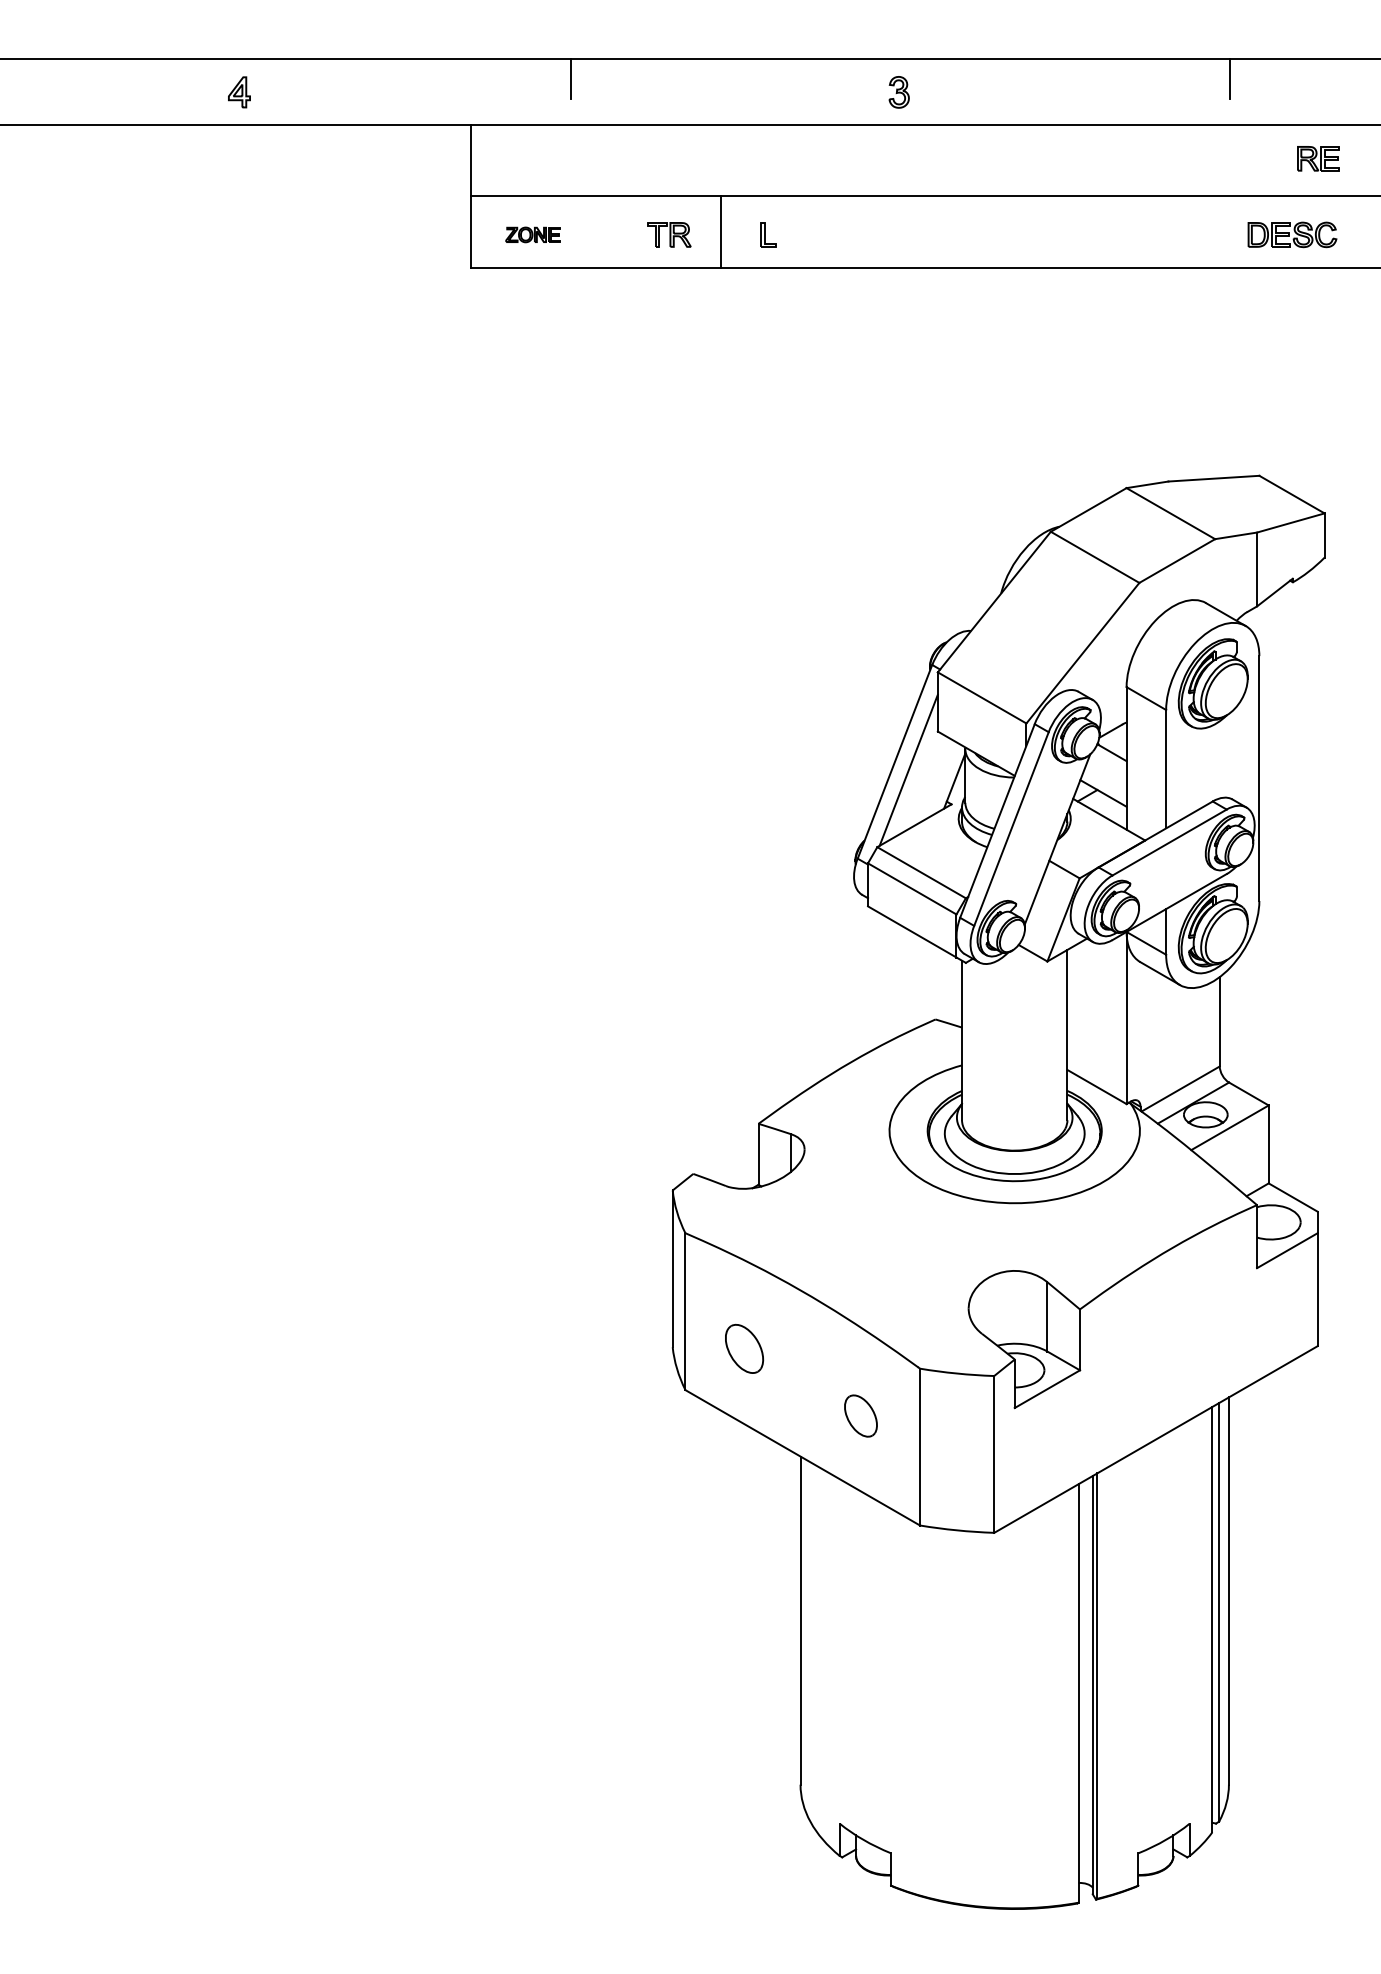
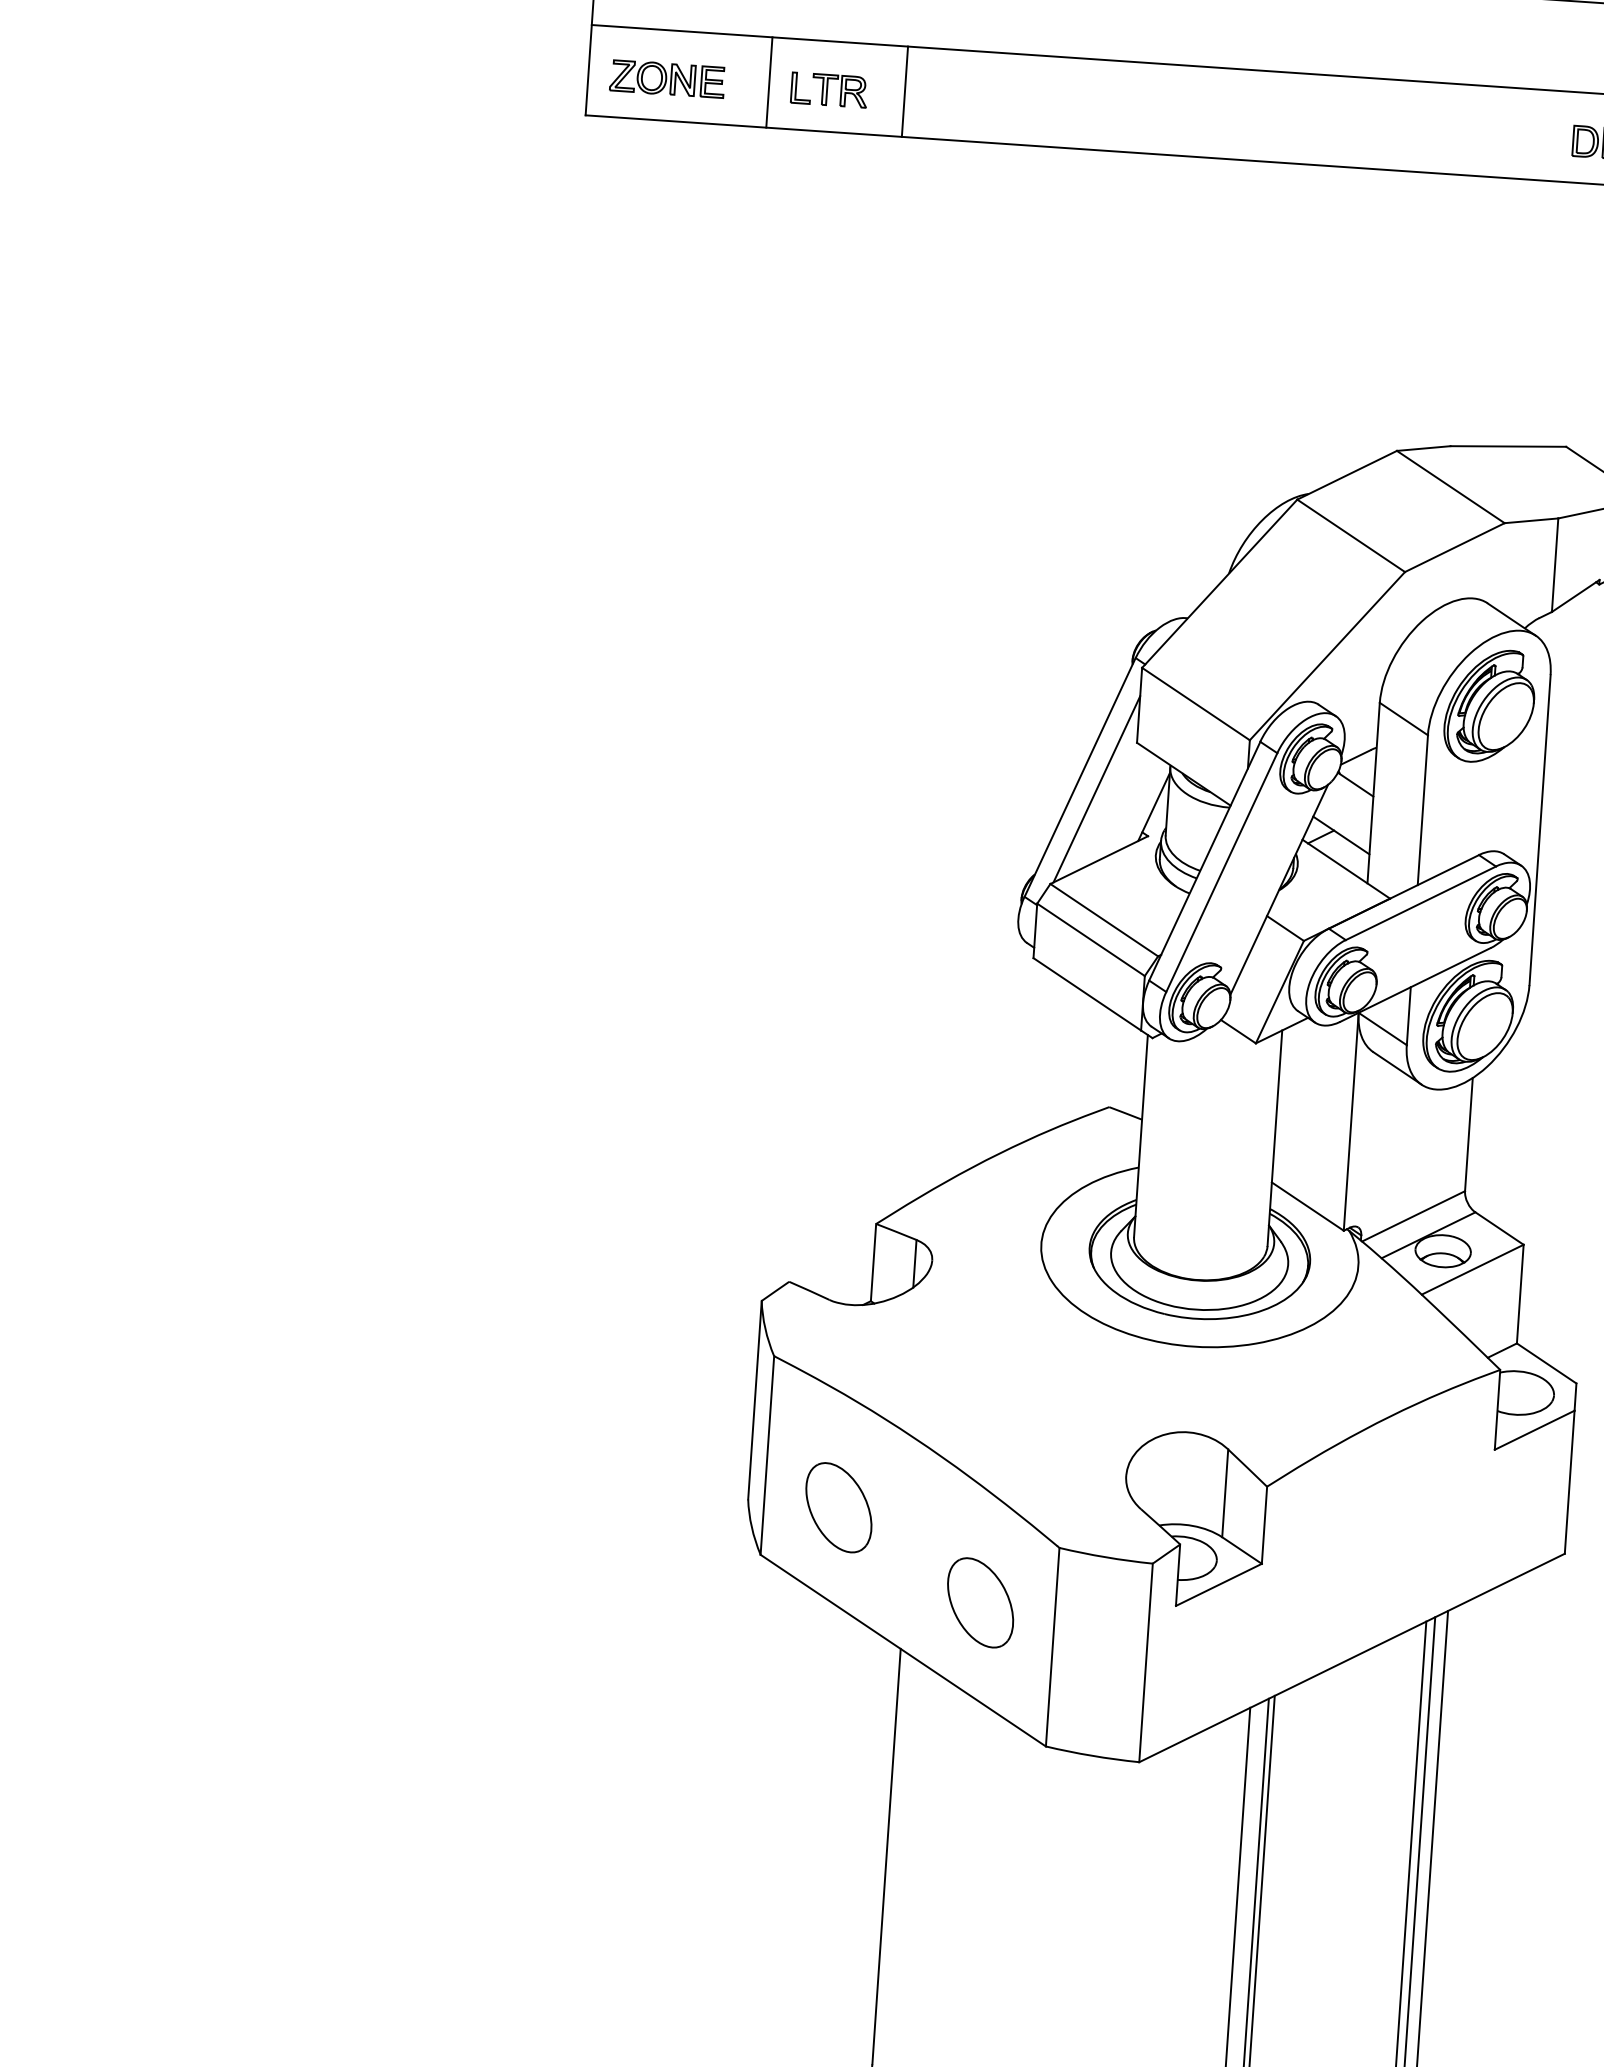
line: (613, 231) -> (769, 81), added
part: (532, 234) -> (666, 78), size x1.67
part: (768, 234) -> (800, 87), moved
part: (744, 1348) -> (838, 1507), size x1.43
part: (860, 1415) -> (980, 1602), size x1.67

